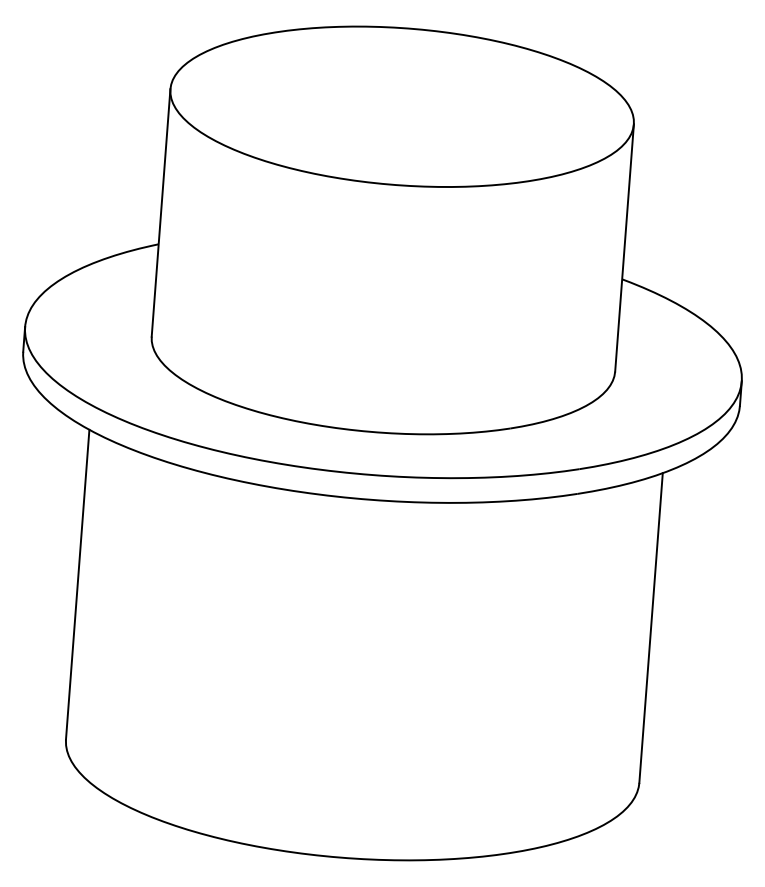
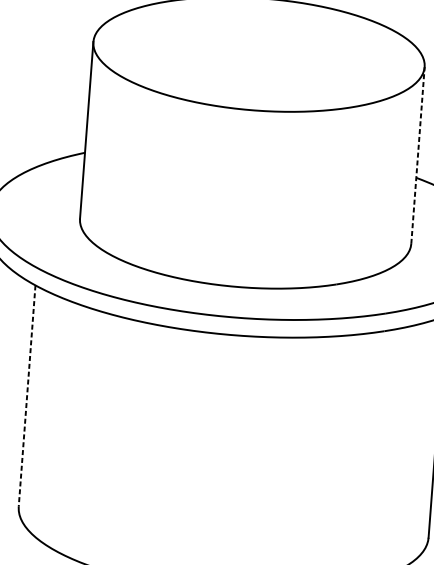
line: (624, 247) -> (417, 155), solid -> dashed
line: (77, 585) -> (26, 396), solid -> dashed

